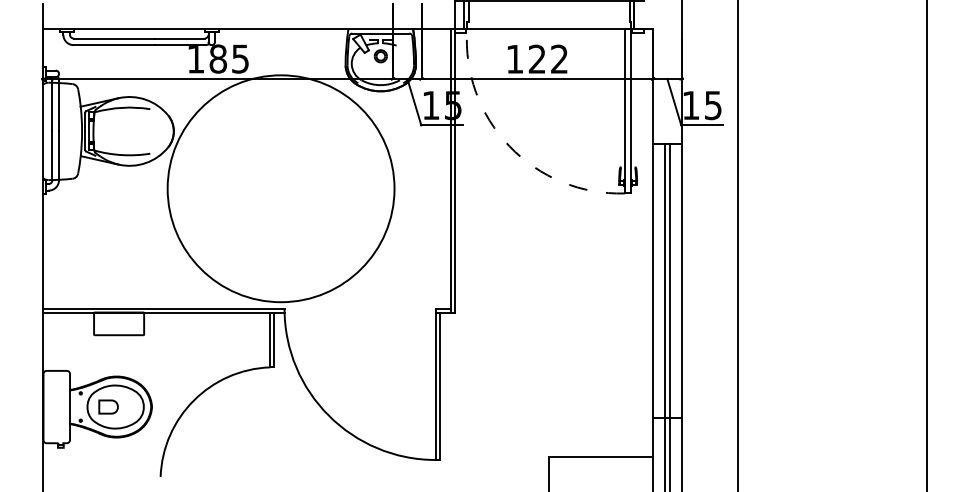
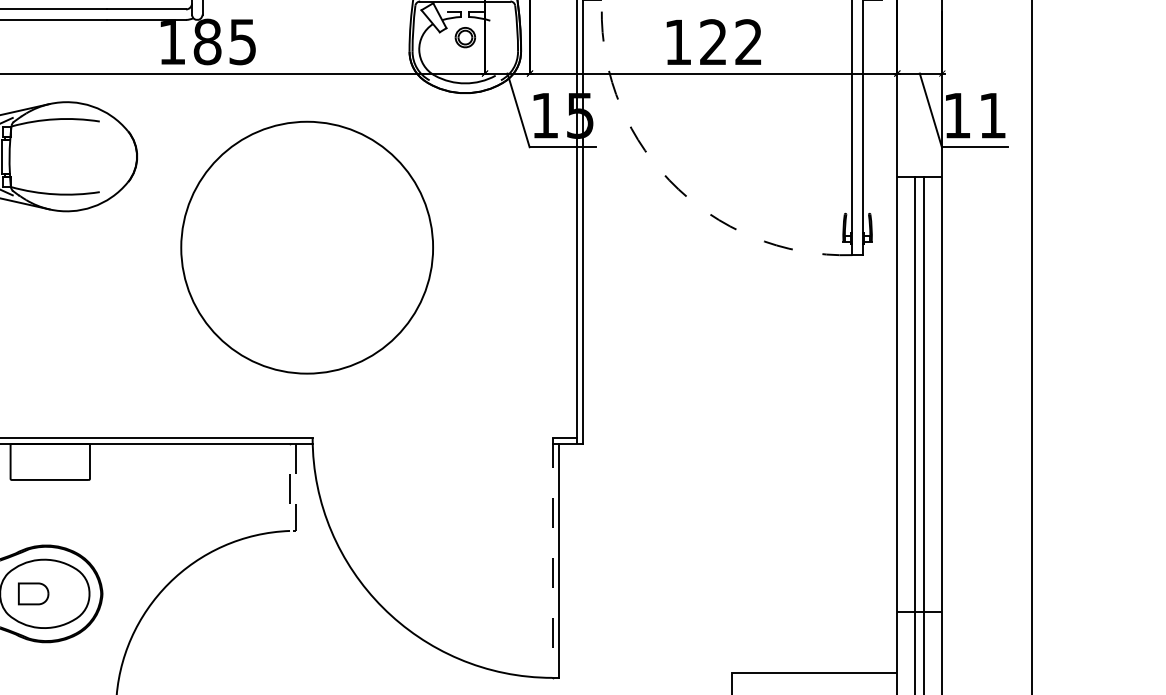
text: (713, 105) -> (992, 115), 15 -> 11
circle: (280, 188) -> (306, 247), size x0.7
line: (272, 367) -> (293, 531), solid -> dashed
line: (435, 384) -> (552, 558), solid -> dashed

